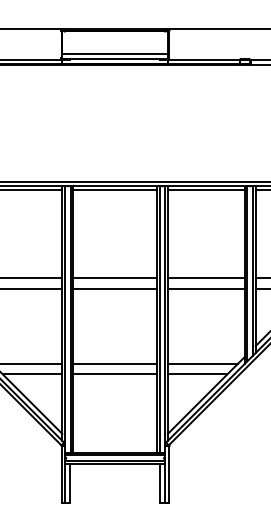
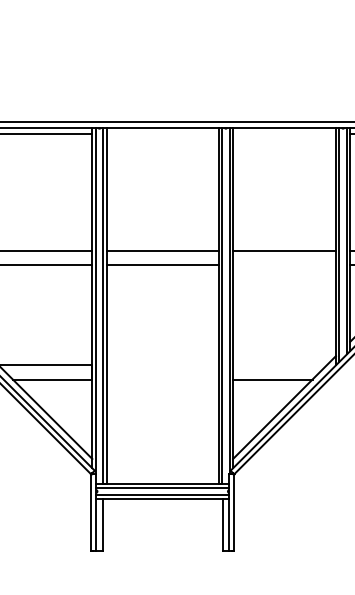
line: (115, 190) -> (163, 134), removed
line: (205, 190) -> (283, 134), removed
line: (205, 288) -> (283, 264), removed
line: (115, 363) -> (163, 365), removed
line: (202, 363) -> (279, 365), removed
line: (115, 374) -> (163, 379), removed

